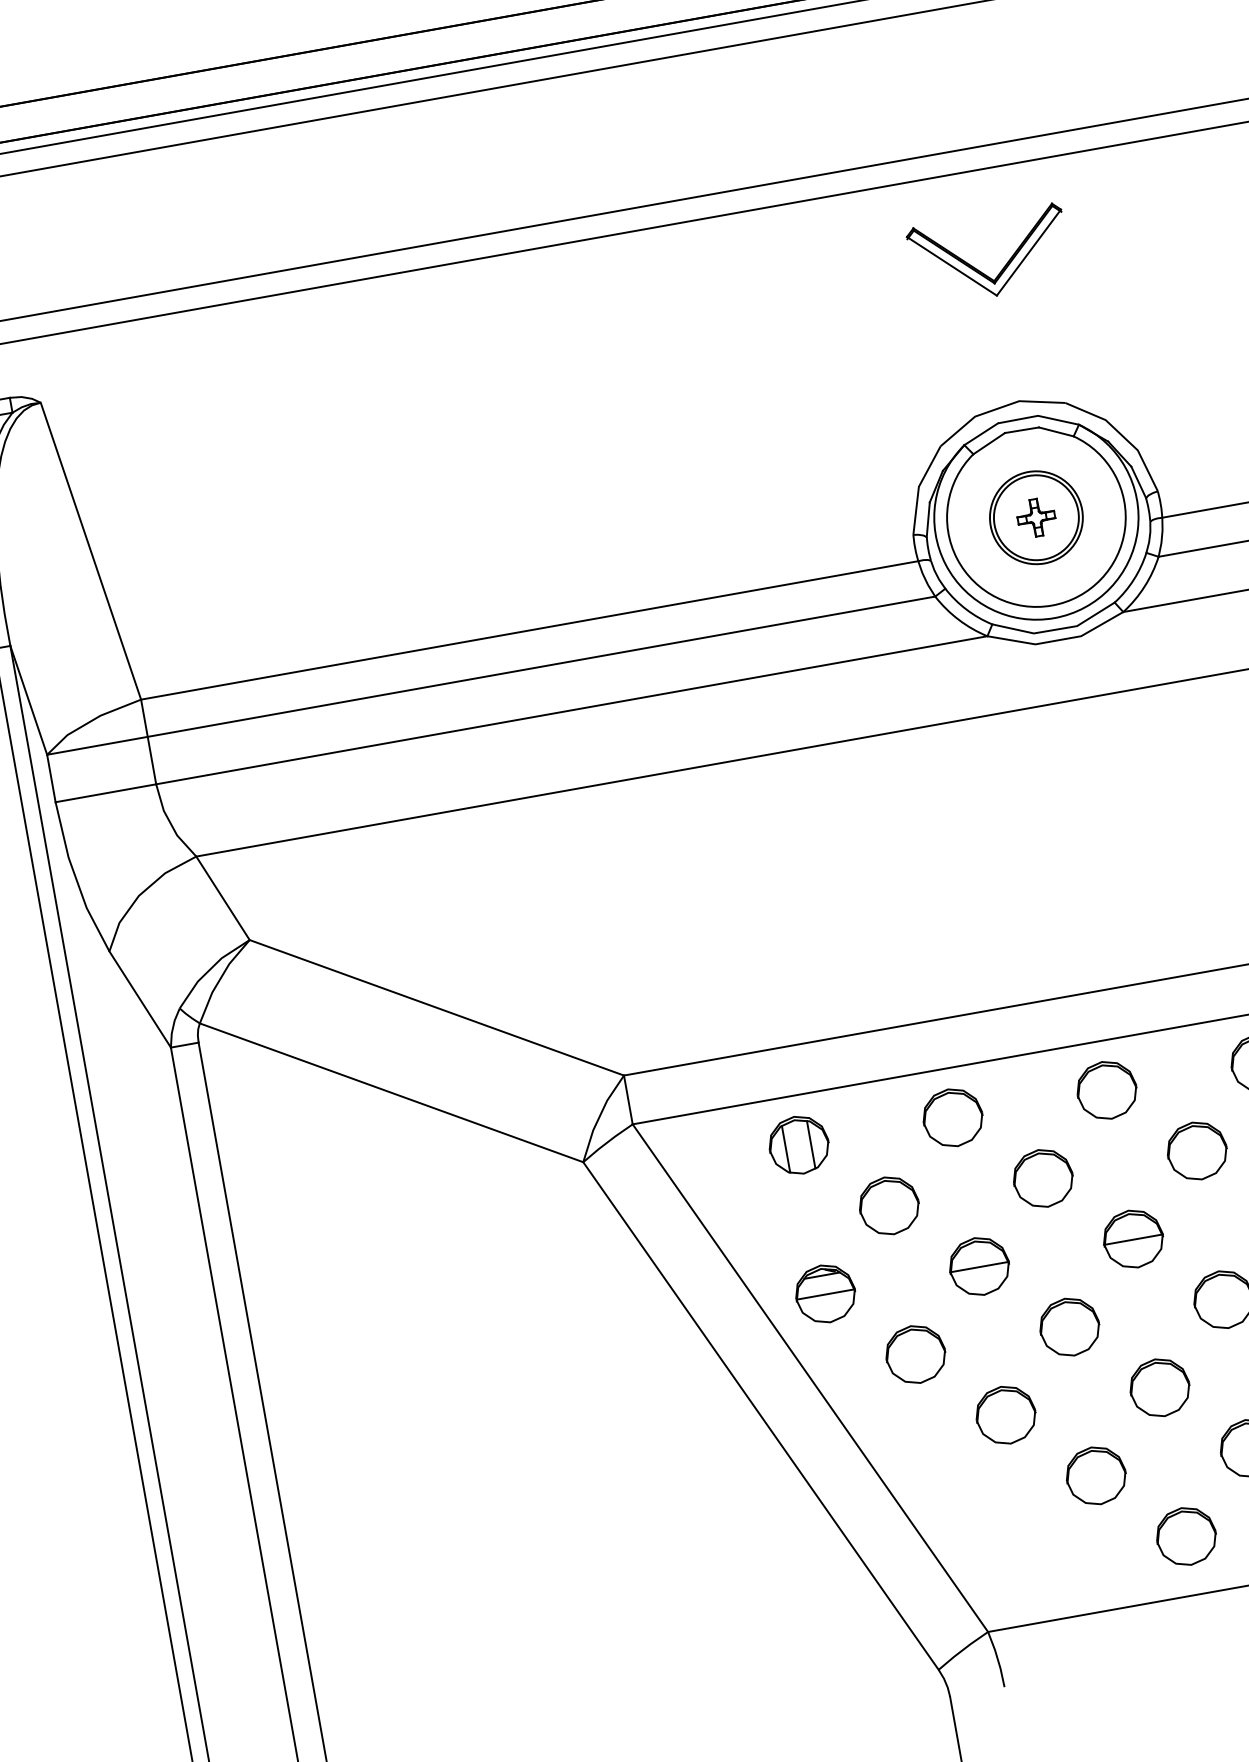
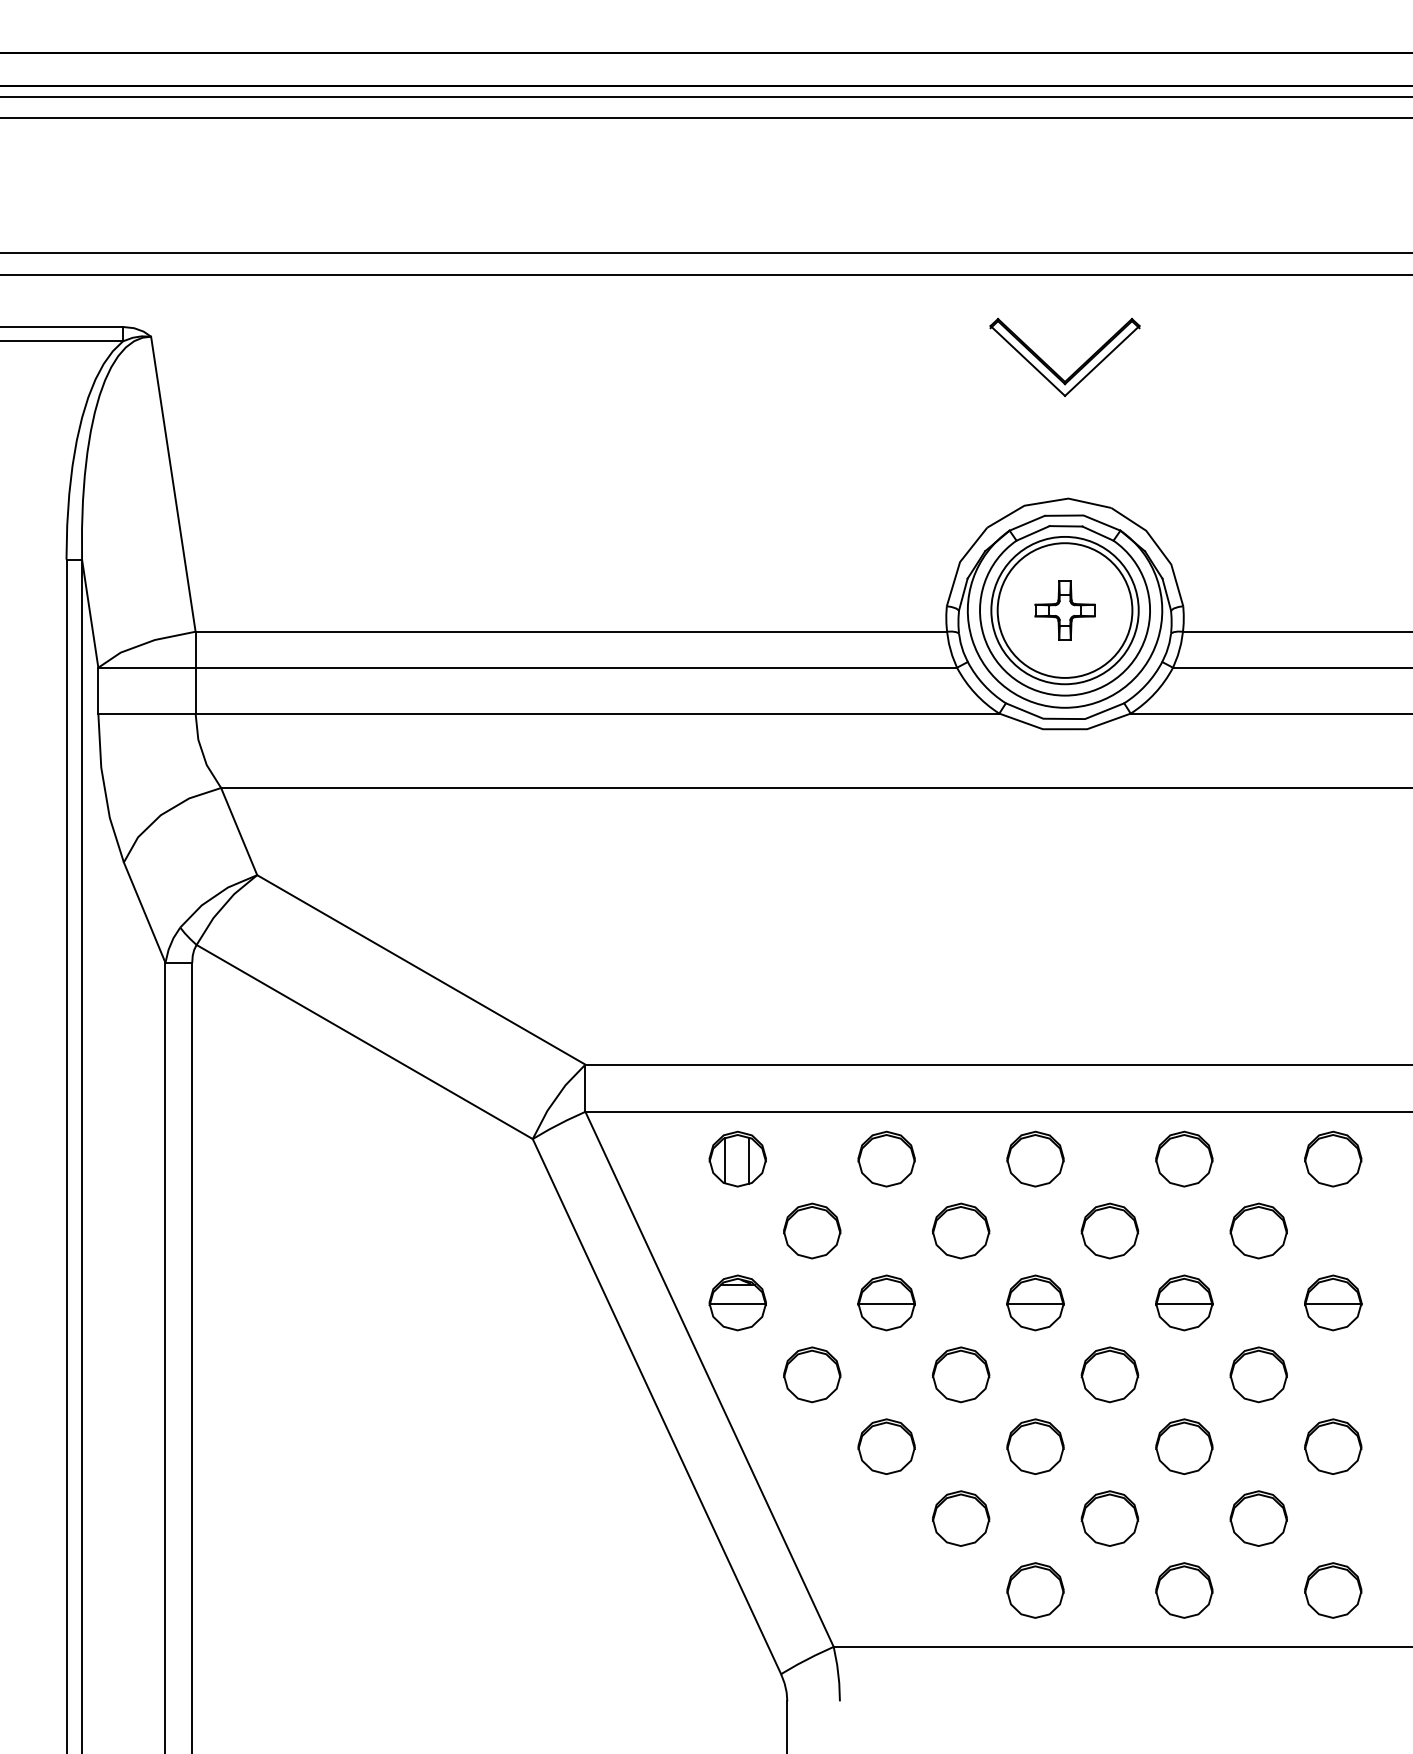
part: (1035, 517) -> (1064, 610), size x1.67

